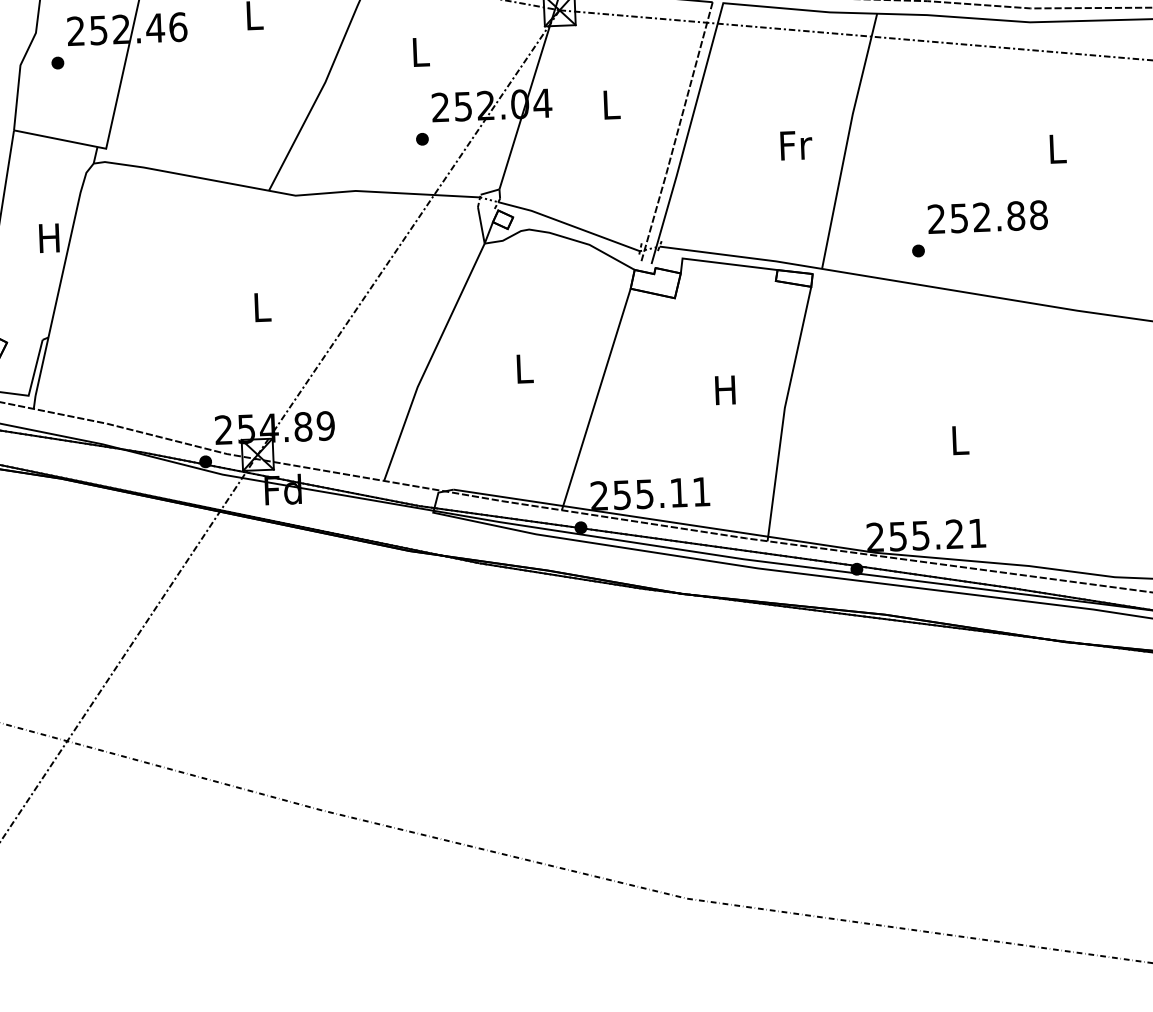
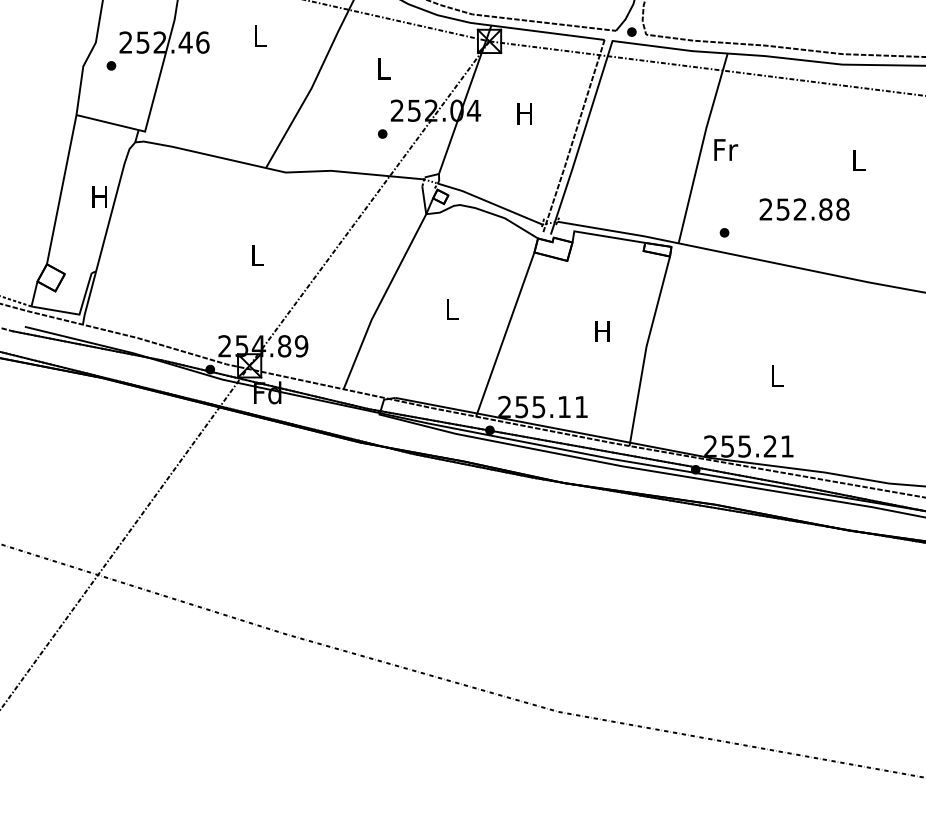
text: (610, 104) -> (524, 113), L -> H
text: (796, 144) -> (726, 149), moved
part: (918, 250) -> (724, 232), moved

